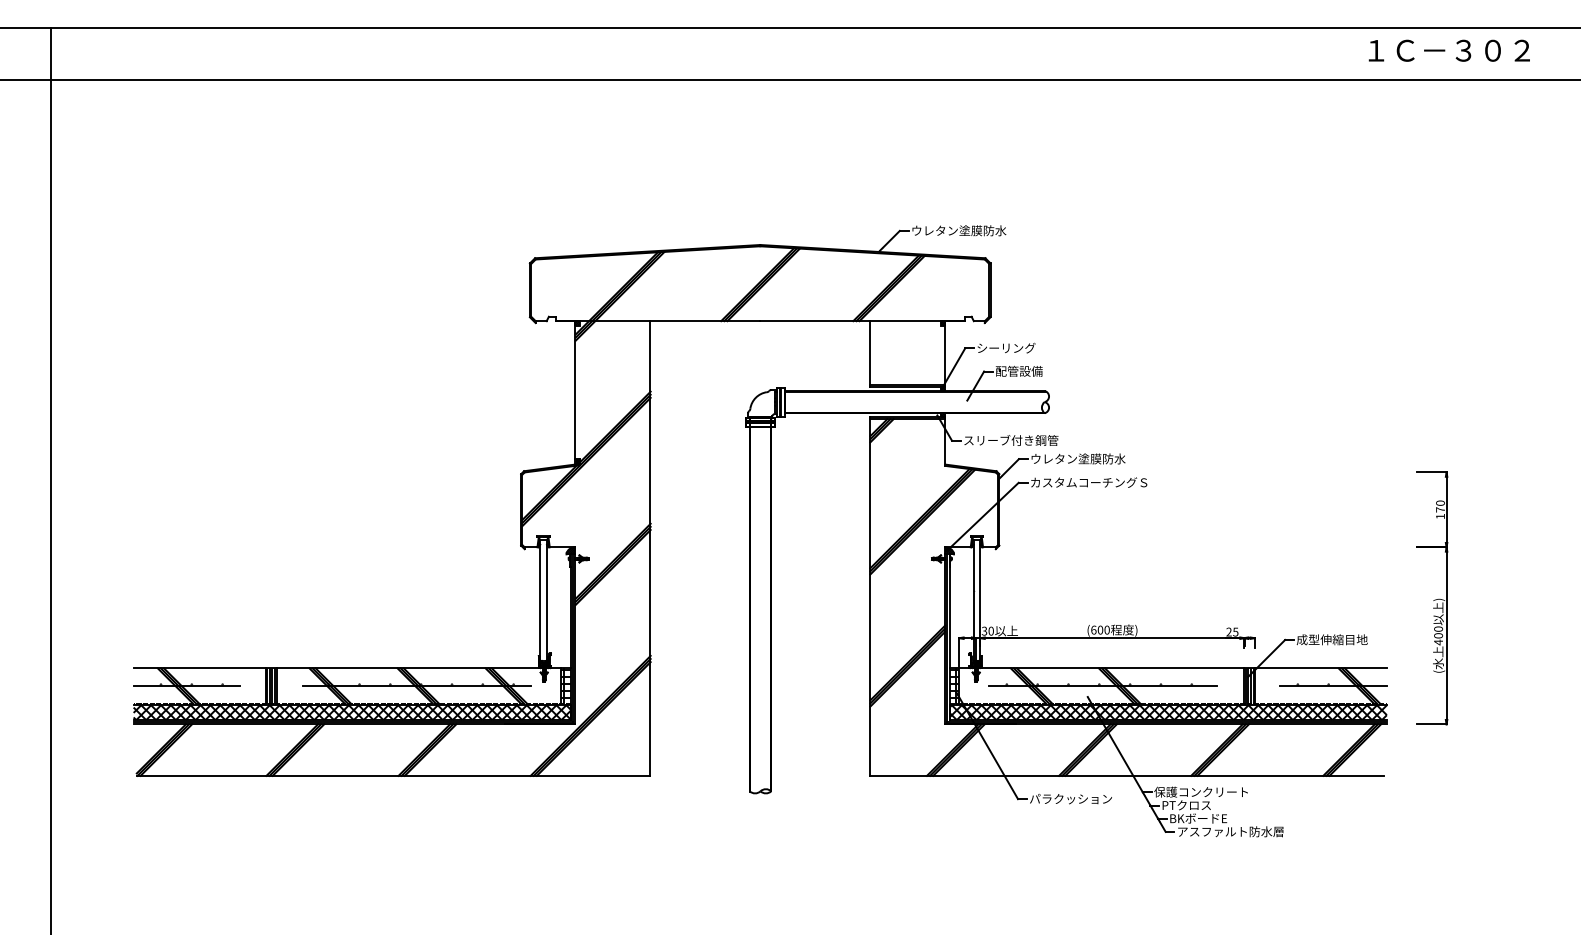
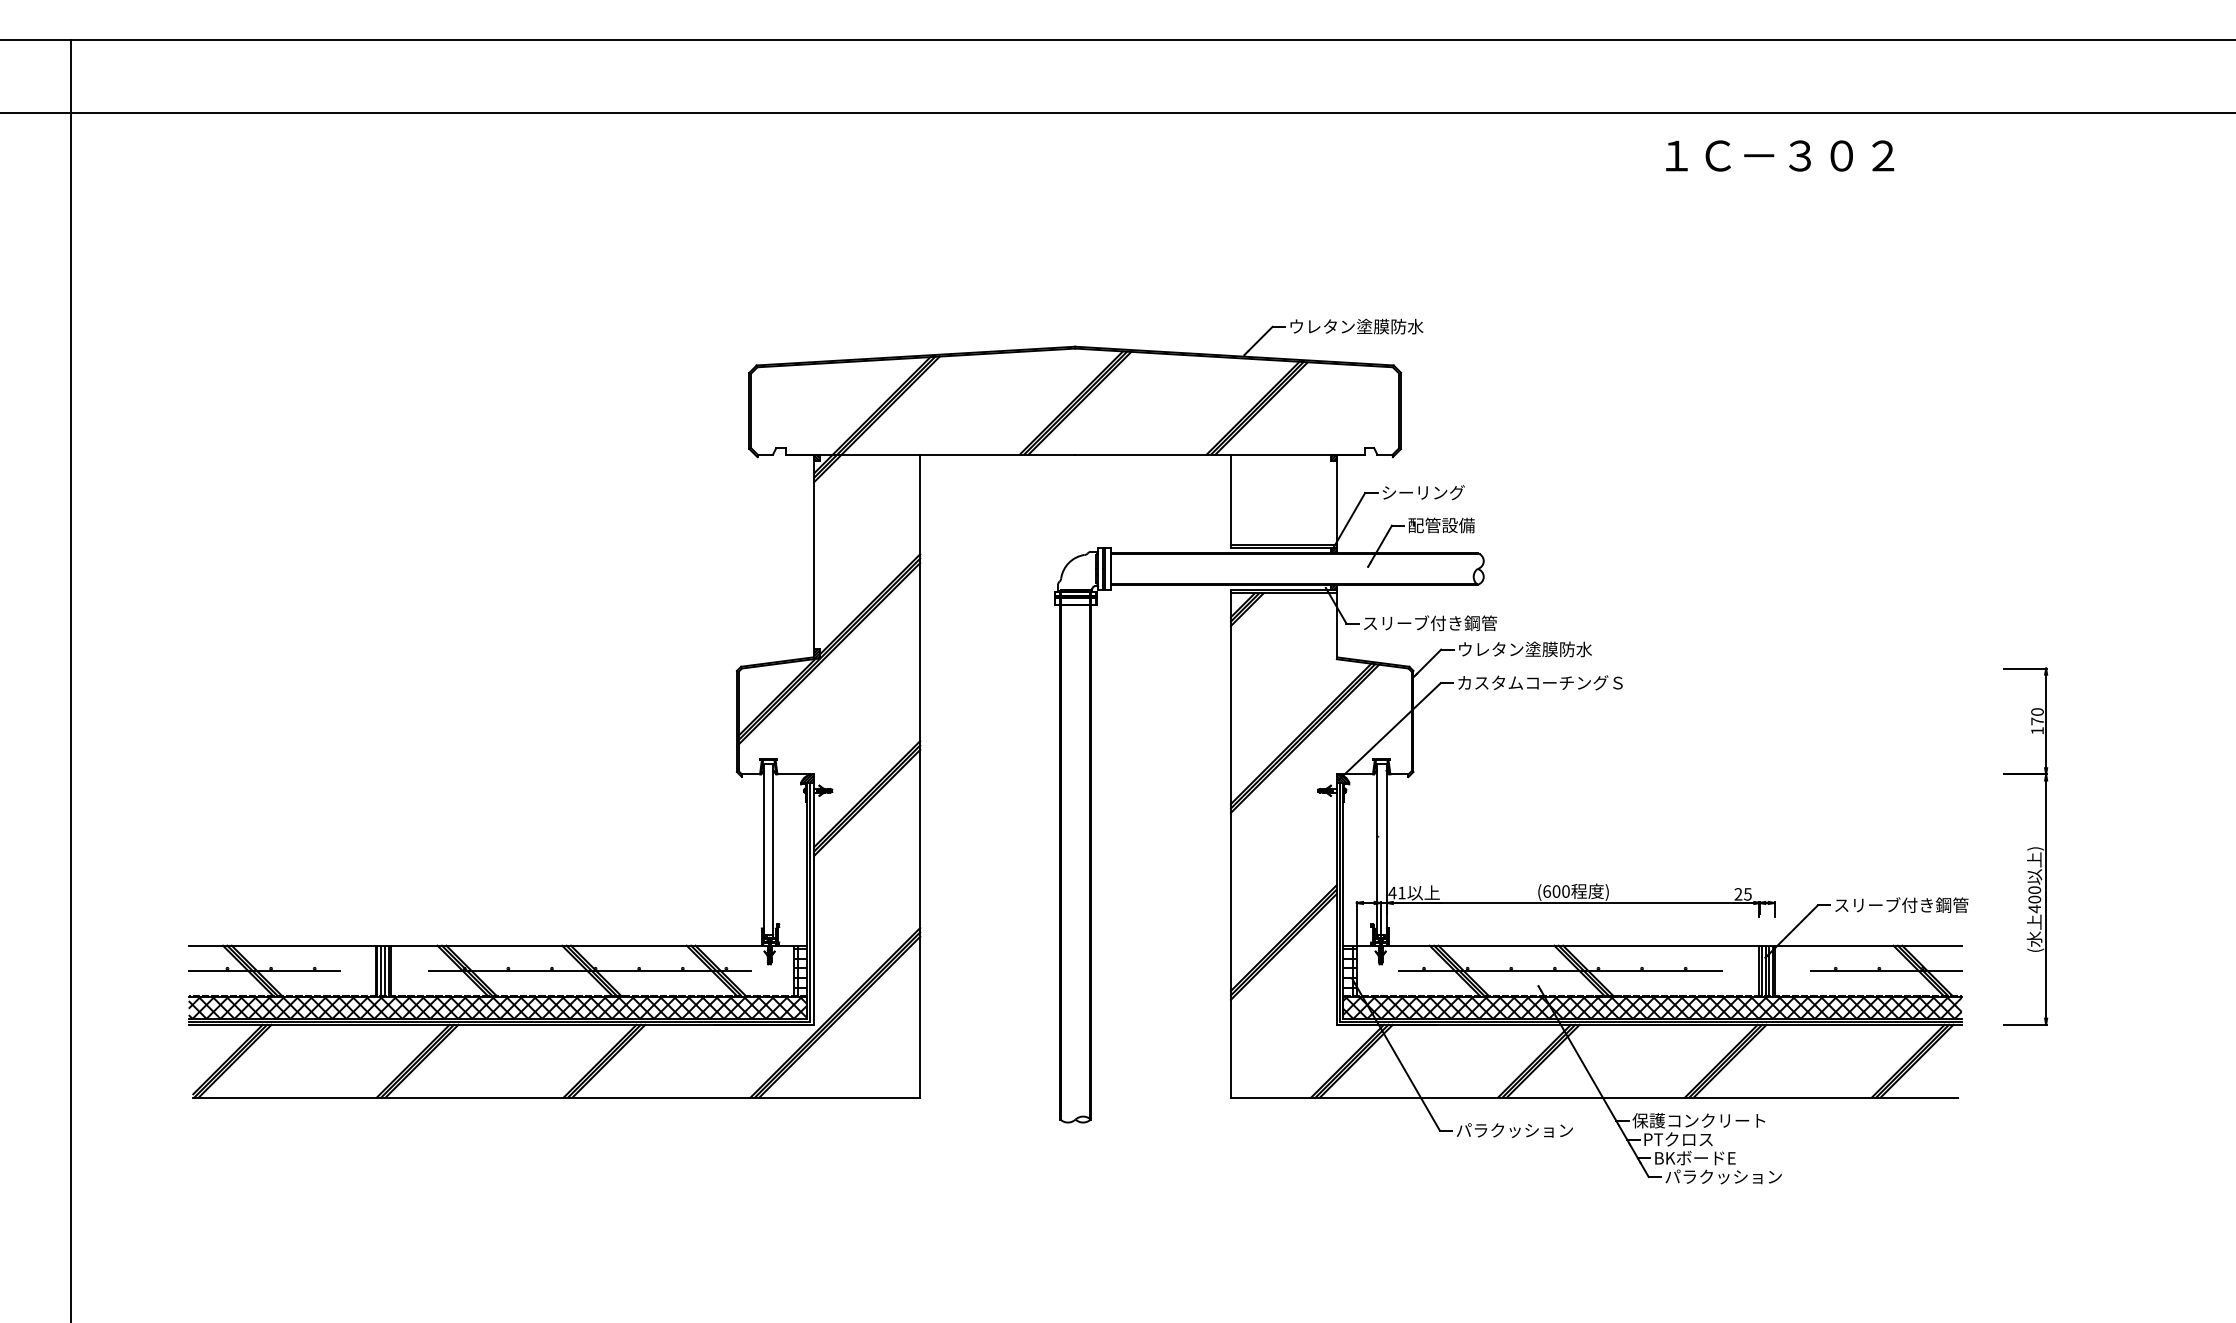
text: (1449, 50) -> (1780, 155), moved
text: (987, 630) -> (1396, 892), 30 -> 41
text: (1344, 639) -> (1901, 904), 成型伸縮目地 -> スリーブ付き鋼管
text: (1230, 831) -> (1740, 1176), アスファルト防水層 -> パラクッション

